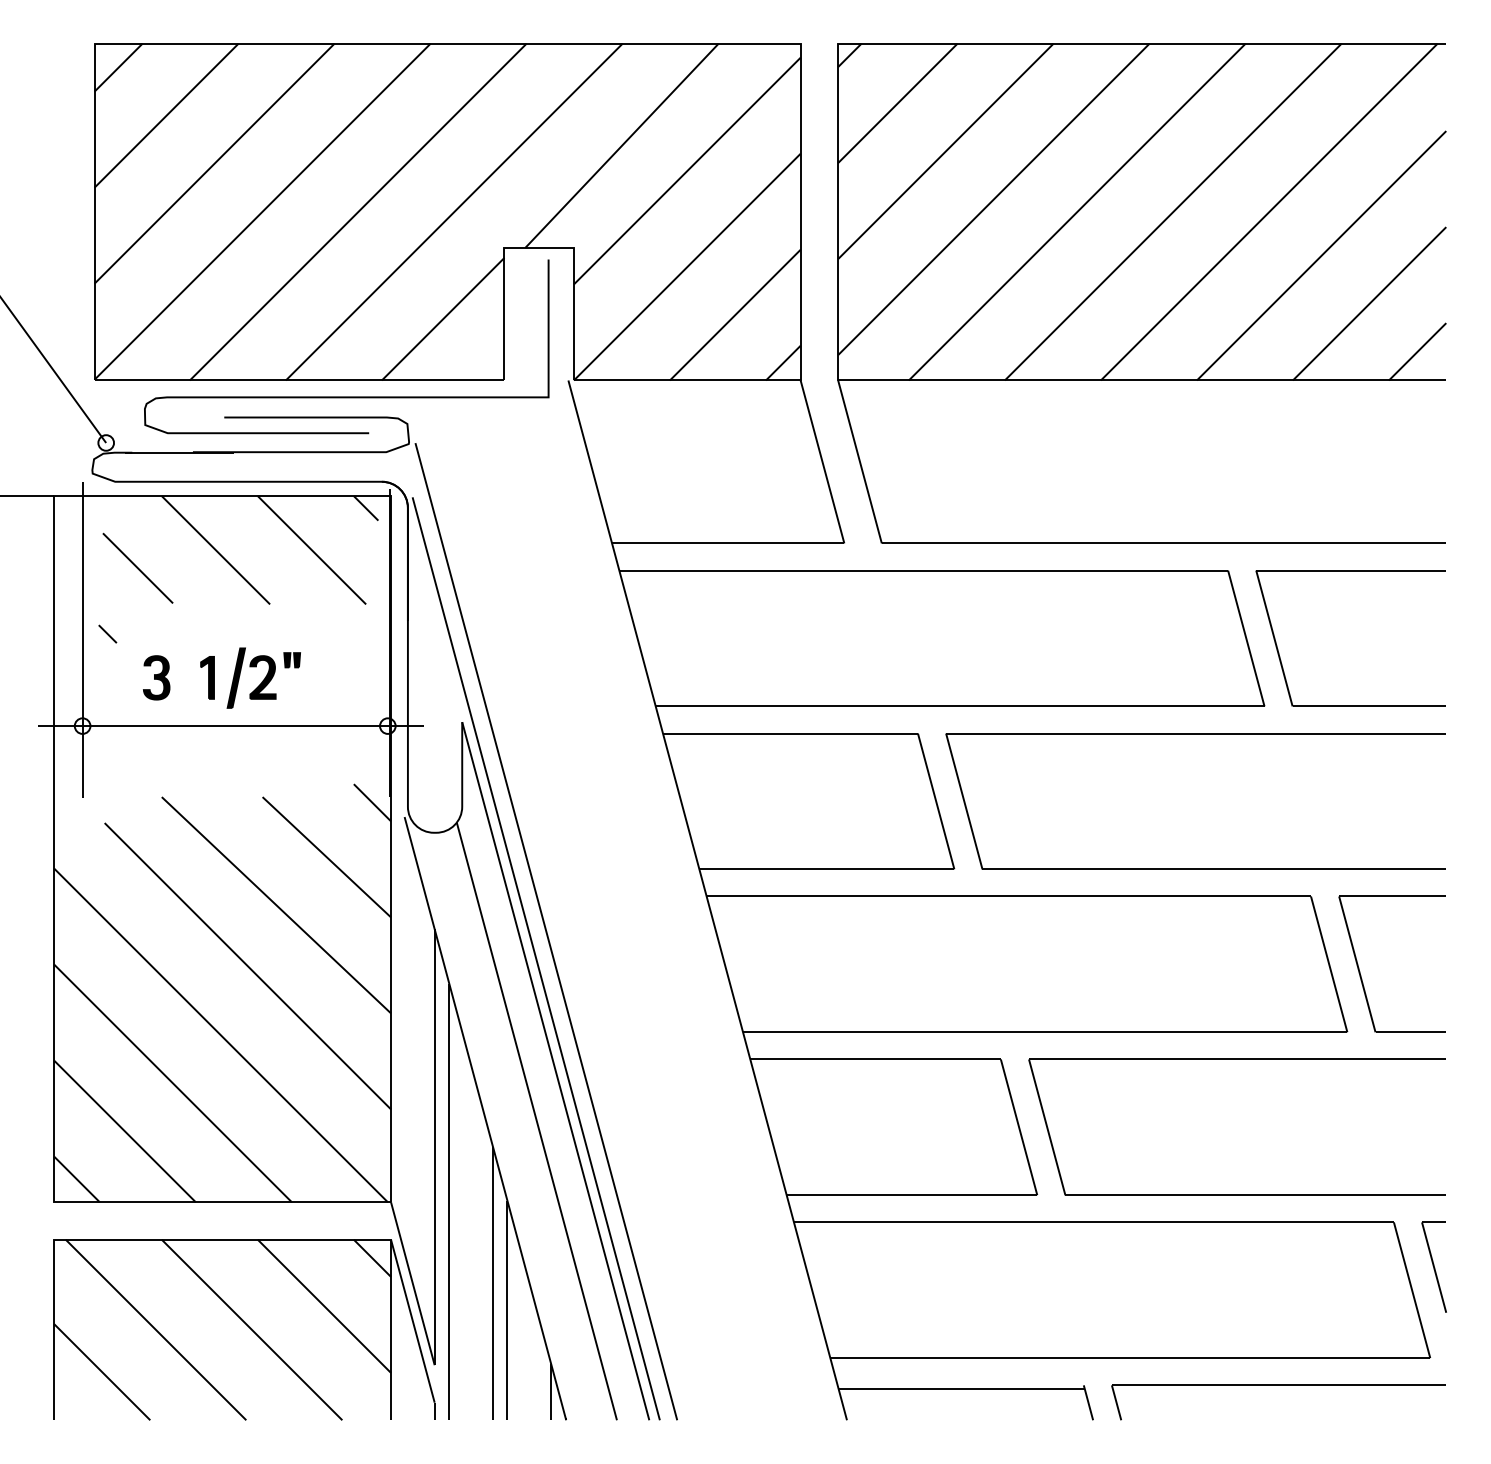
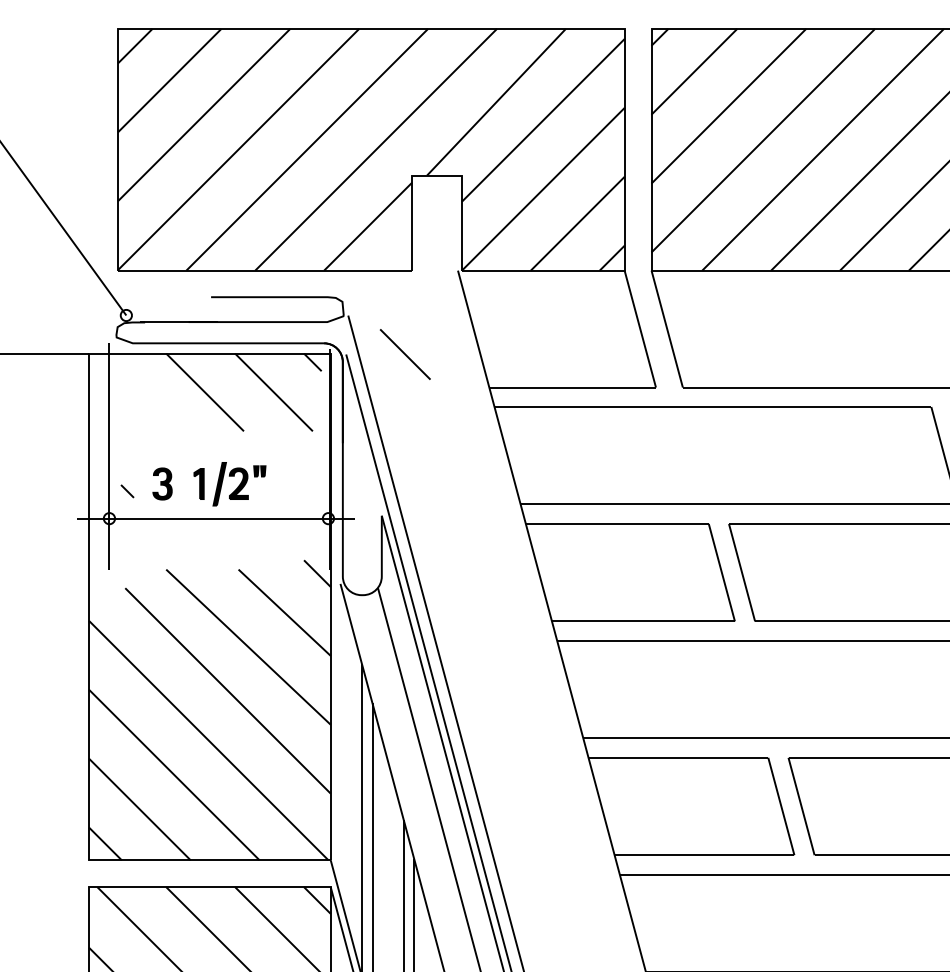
part: (346, 396) -> (298, 282), removed
line: (137, 567) -> (404, 353), moved
line: (107, 633) -> (127, 490), moved

